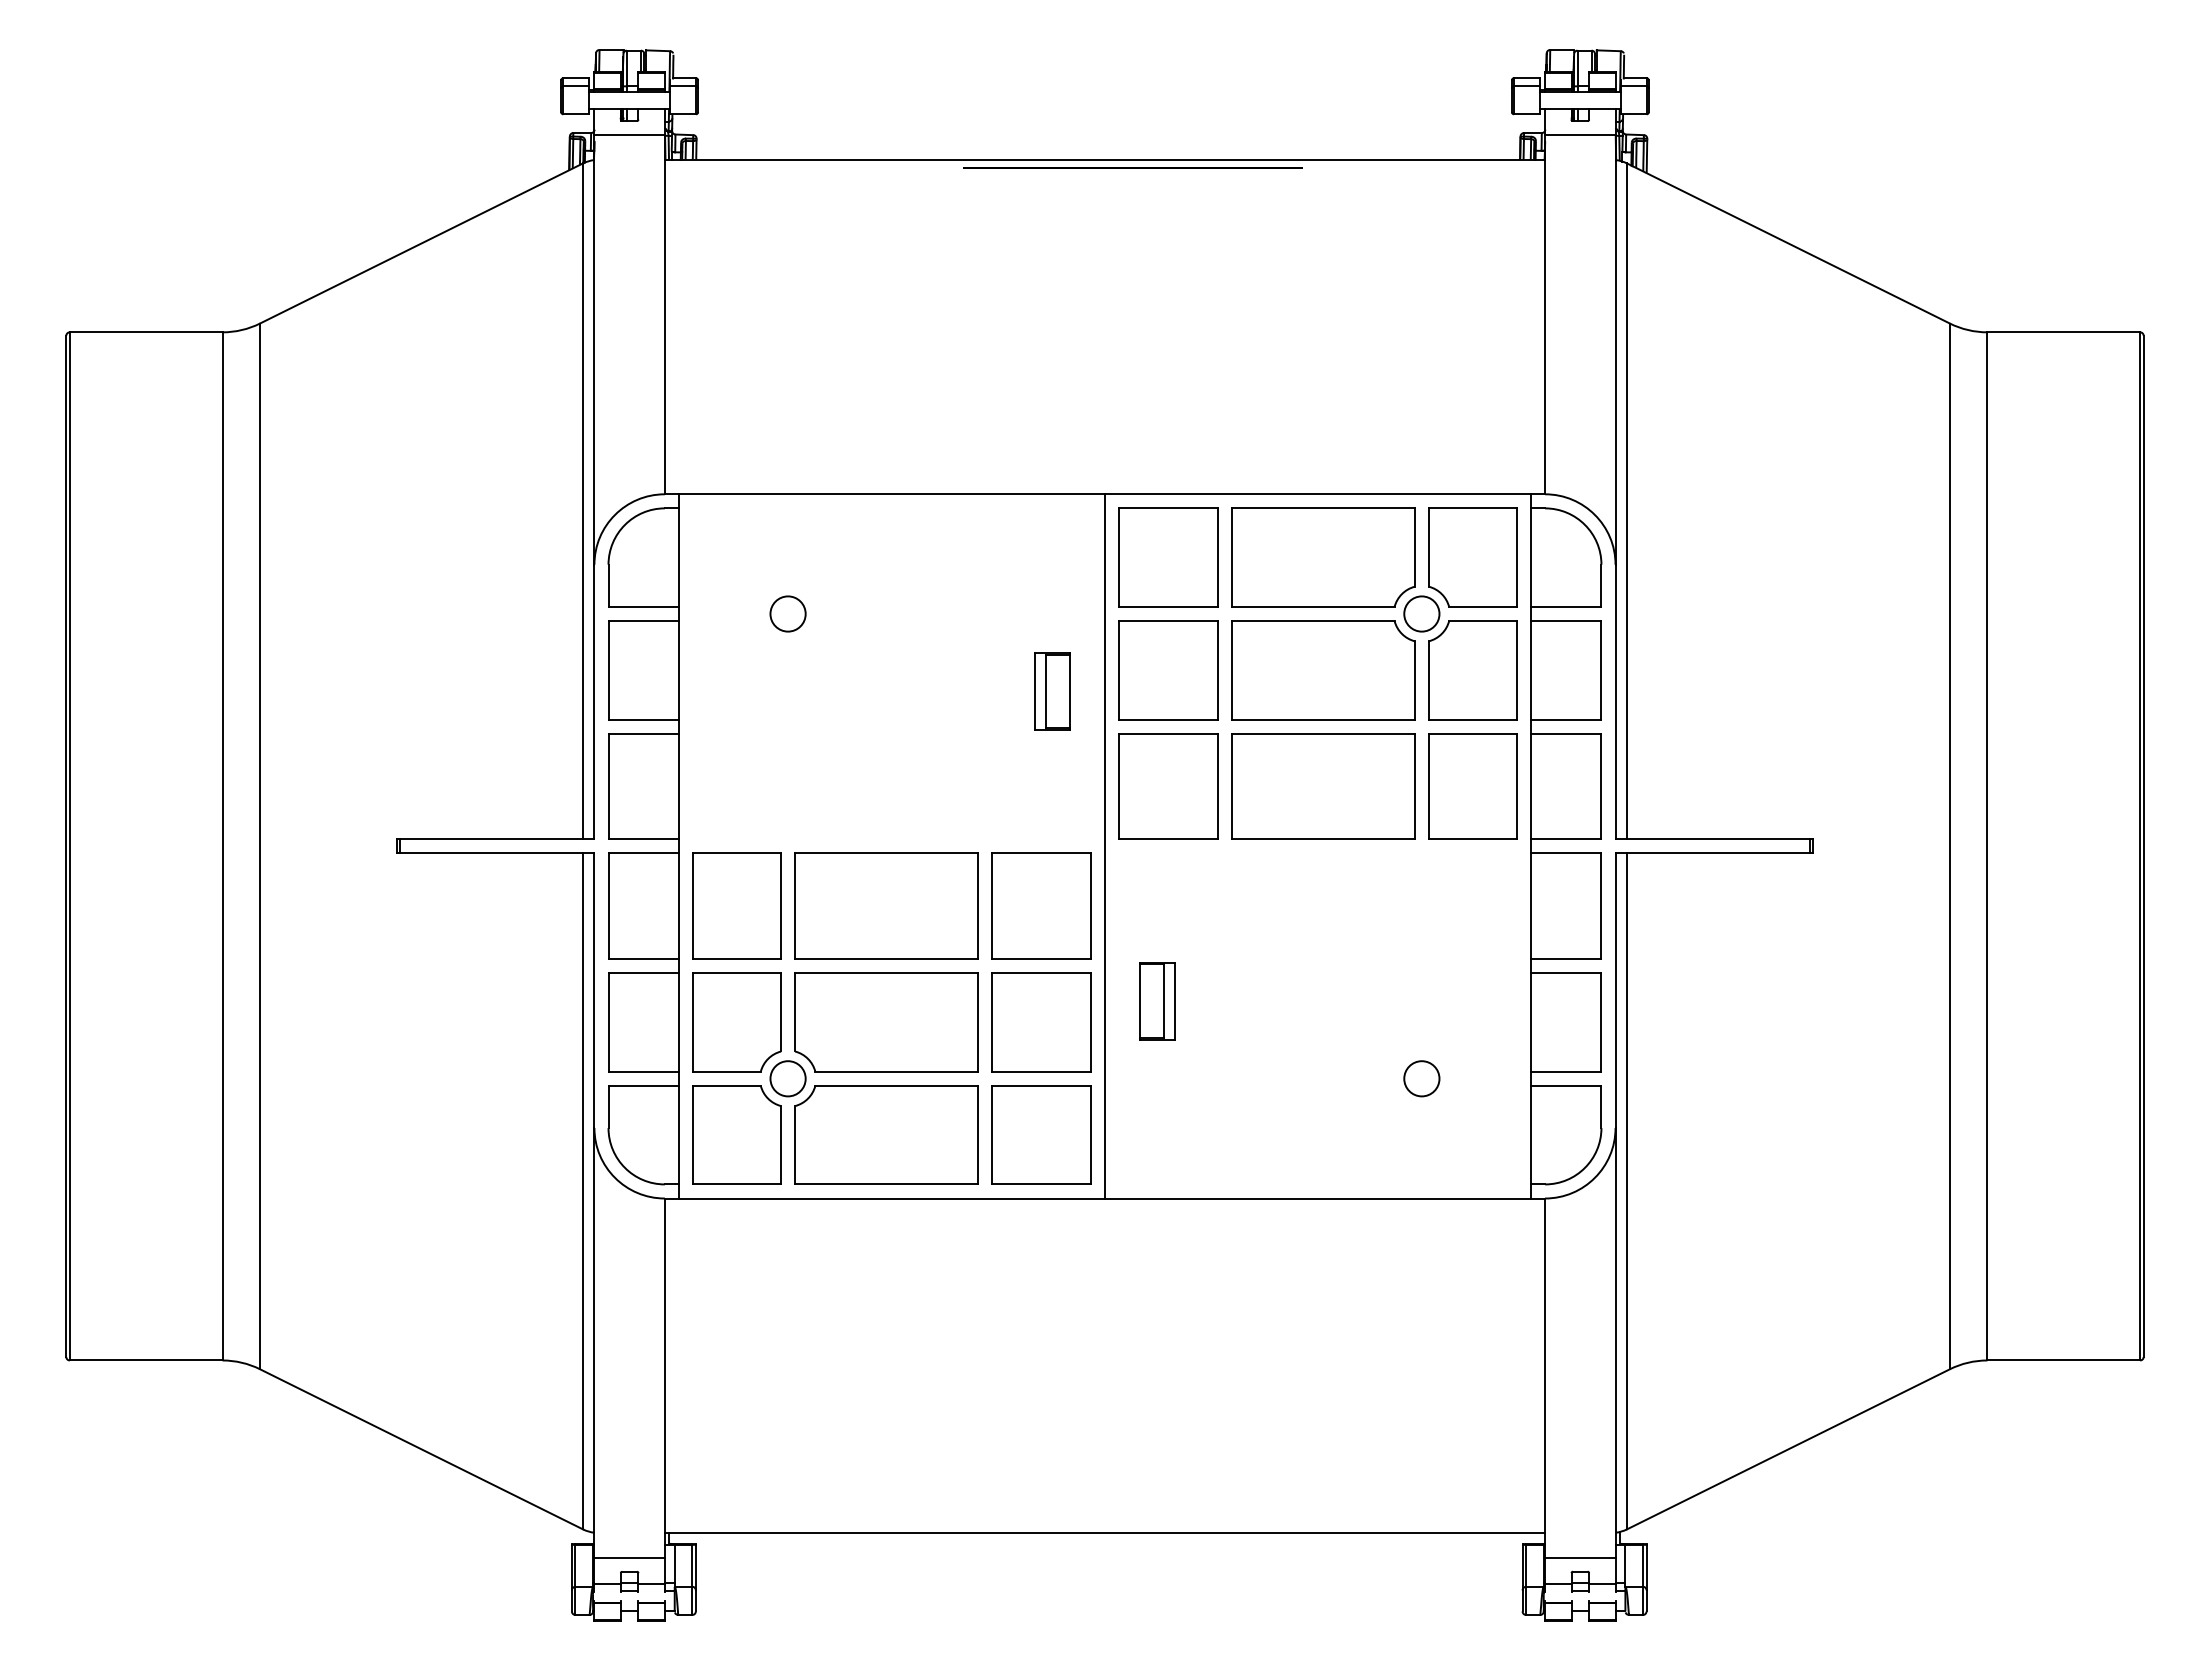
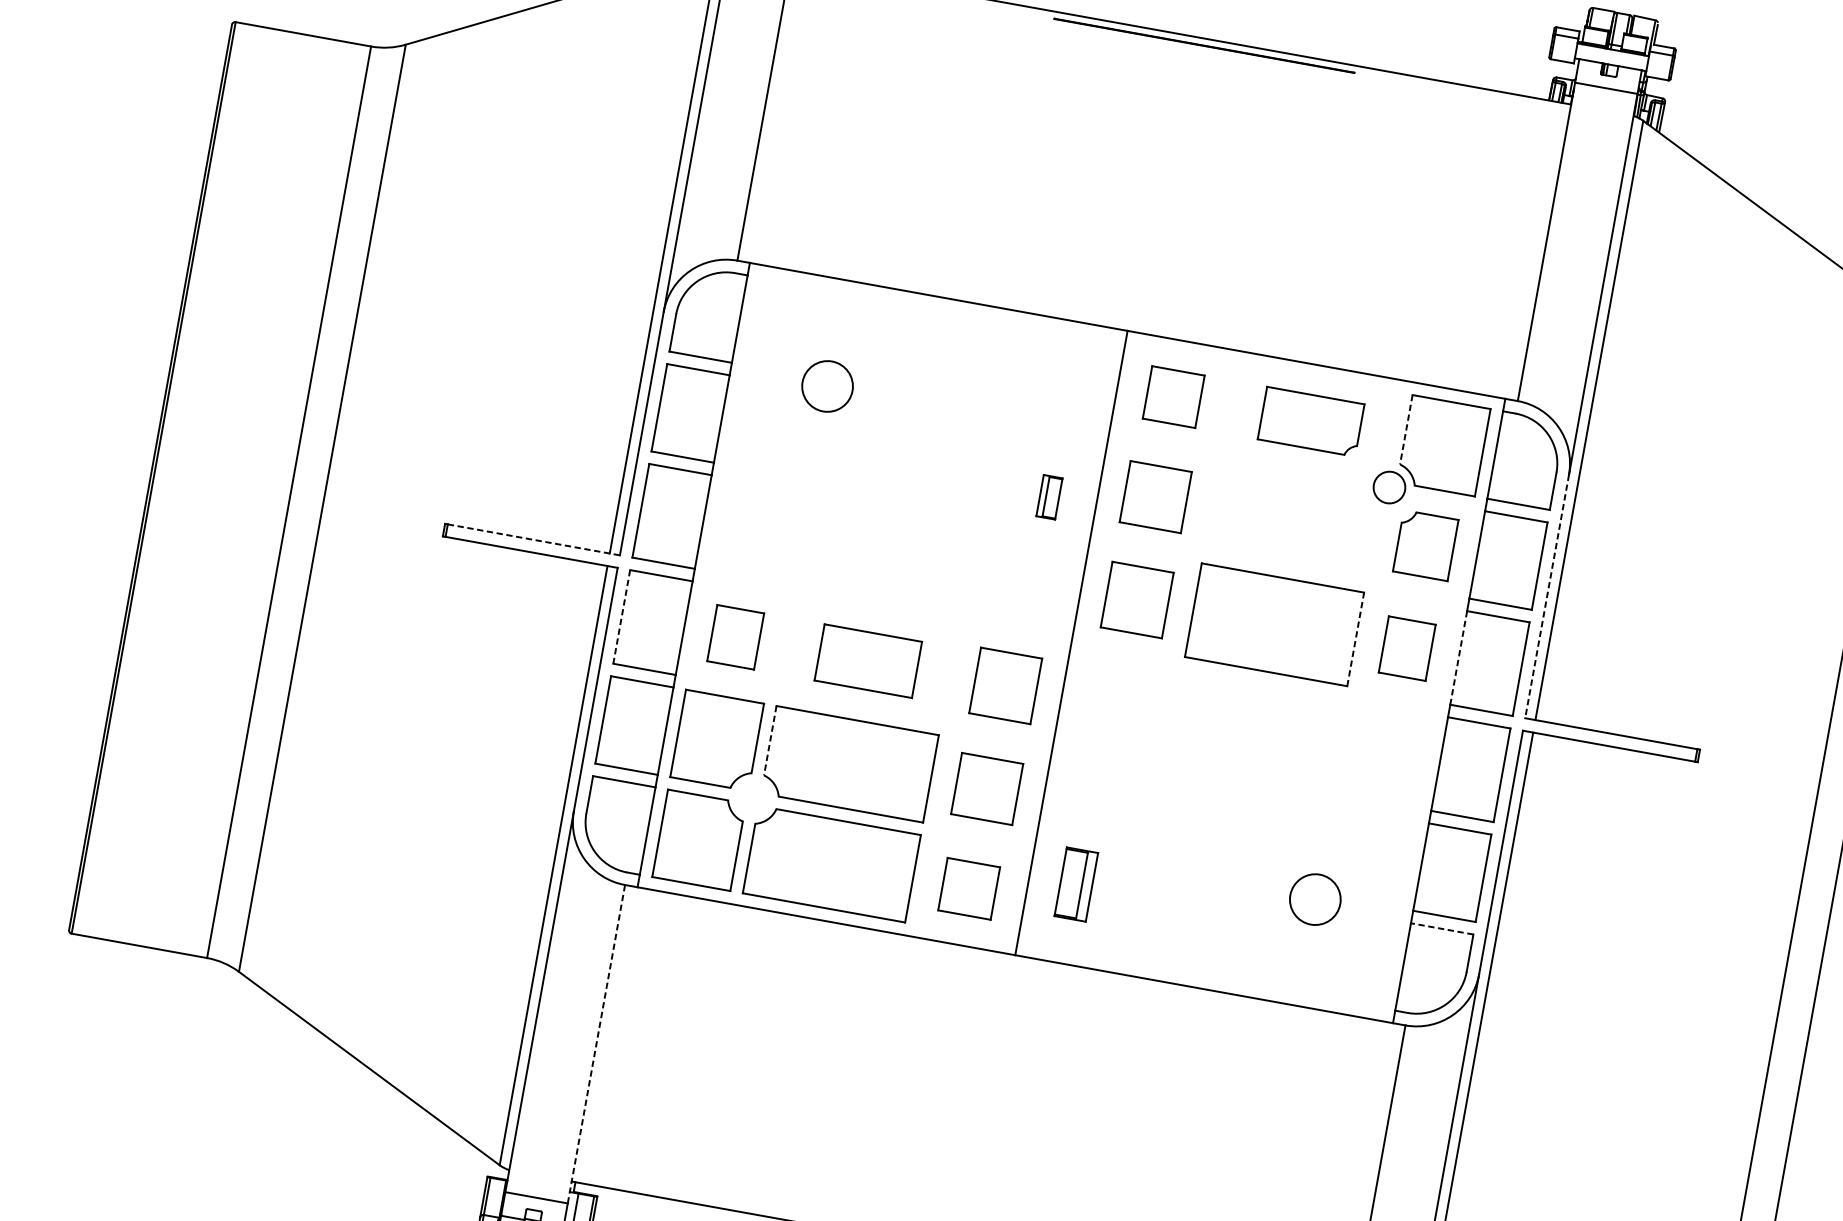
line: (1428, 548) -> (1405, 430), solid -> dashed
part: (1168, 557) -> (1173, 397), size x0.6
part: (1323, 557) -> (1311, 421), size x0.6
circle: (787, 613) -> (827, 385), size x1.6
part: (1168, 670) -> (1155, 497), size x0.7
part: (1323, 670) -> (1293, 521), removed
part: (1472, 670) -> (1425, 545), size x0.7
part: (1052, 691) -> (1049, 497), size x0.6
line: (1615, 702) -> (1547, 596), solid -> dashed
part: (1168, 786) -> (1137, 600), size x0.7
line: (1414, 786) -> (1355, 639), solid -> dashed
part: (1472, 786) -> (1406, 648), size x0.6
line: (1531, 786) -> (1459, 657), solid -> dashed
line: (497, 839) -> (533, 540), solid -> dashed
part: (736, 905) -> (735, 636), size x0.6
part: (886, 905) -> (868, 660), size x0.6
part: (1041, 905) -> (1005, 685), size x0.7
line: (608, 906) -> (621, 617), solid -> dashed
part: (1157, 1001) -> (1076, 884), moved
line: (795, 1012) -> (770, 740), solid -> dashed
part: (1041, 1022) -> (987, 789), size x0.7
circle: (787, 1078) -> (752, 798), removed
circle: (1421, 1078) -> (1315, 899), size x1.6
line: (1565, 1085) -> (1441, 928), solid -> dashed
part: (1041, 1134) -> (969, 888), size x0.6
line: (664, 1378) -> (596, 1044), solid -> dashed

